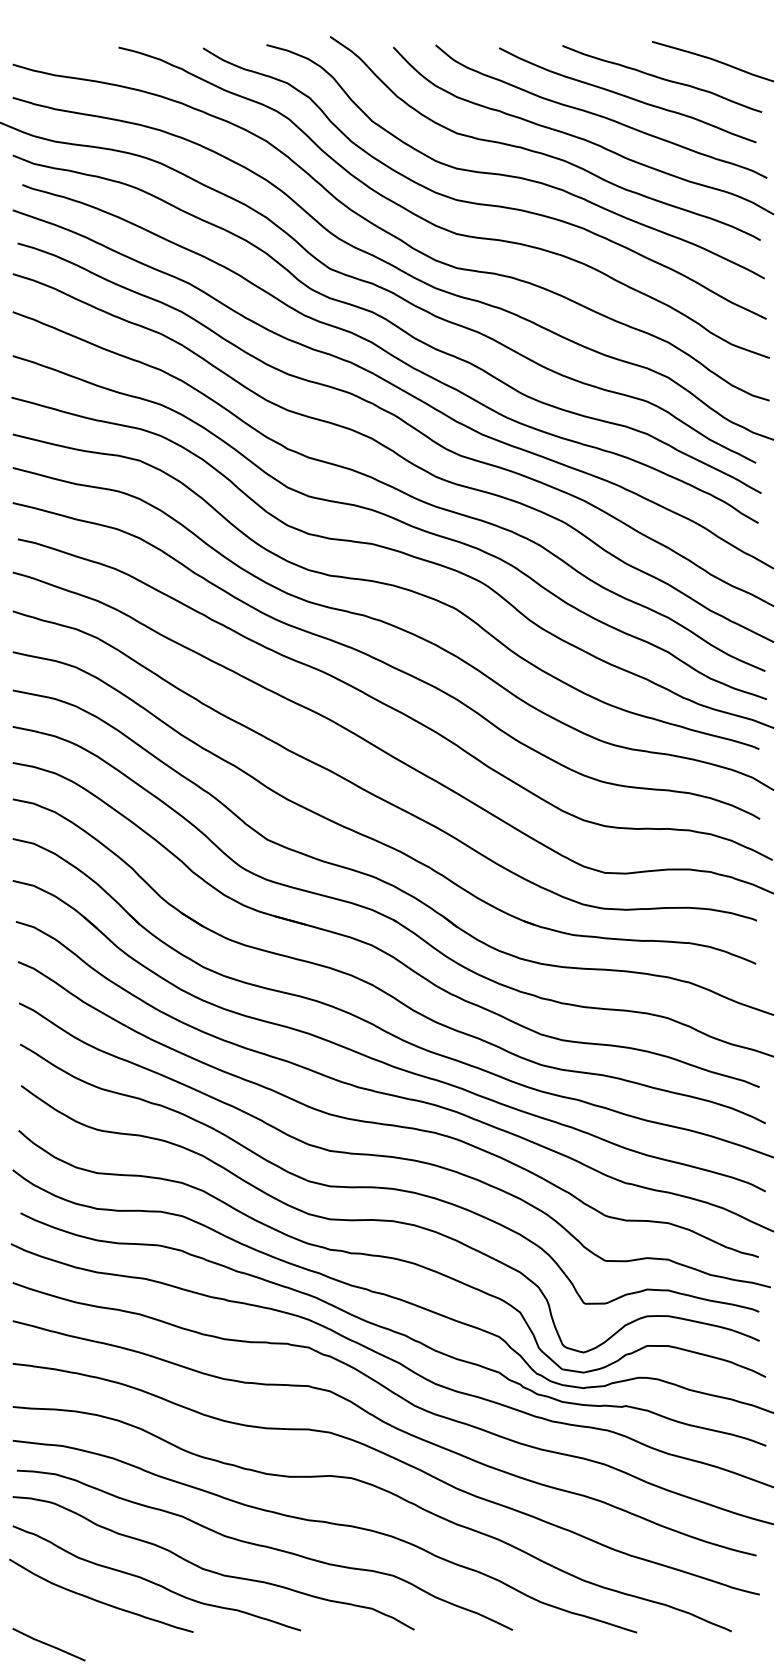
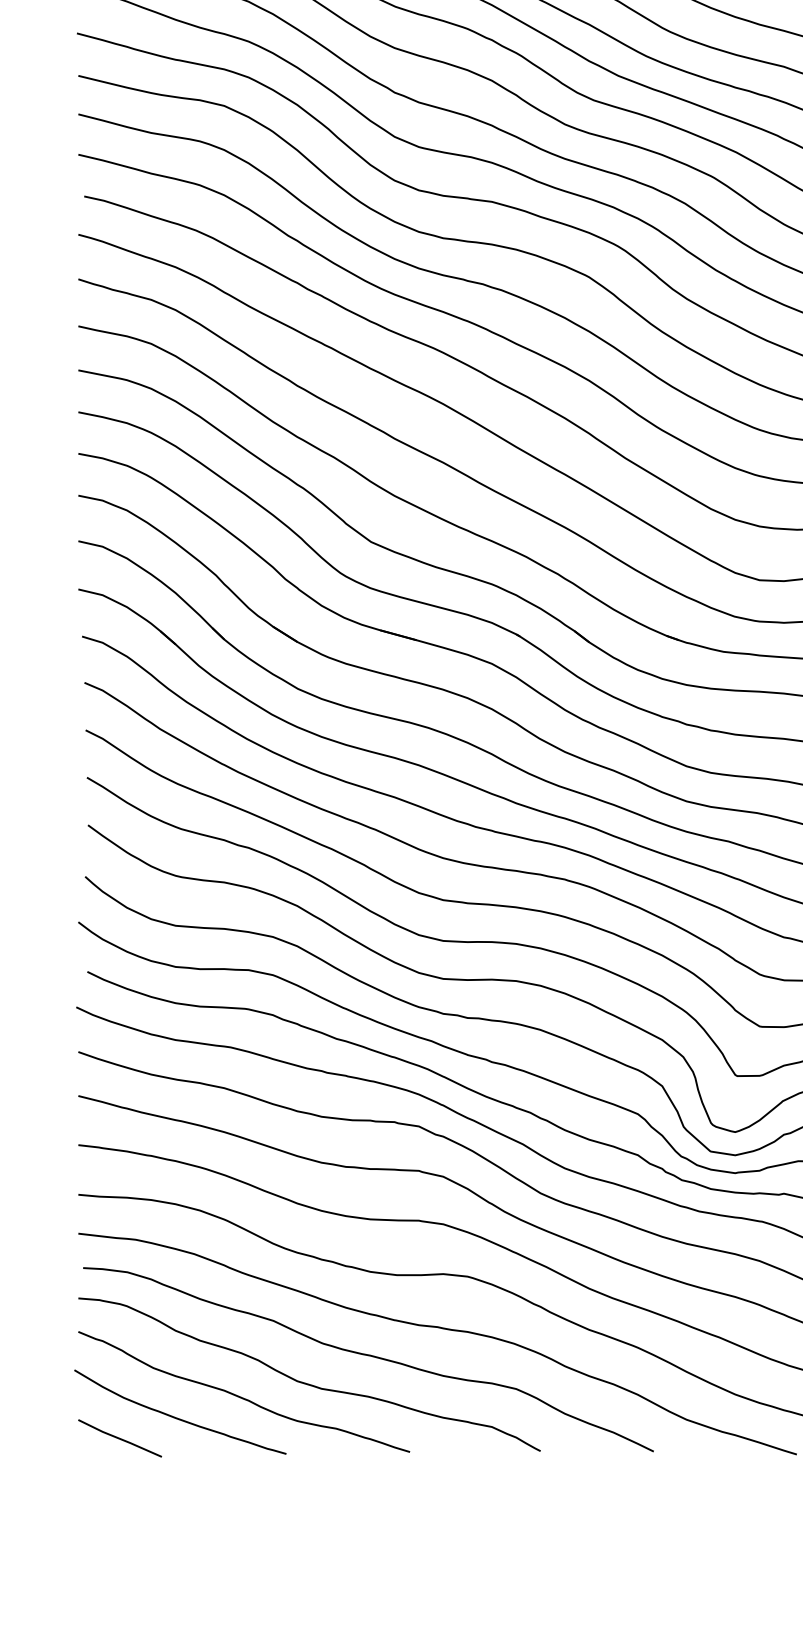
line: (48, 1644) -> (119, 1438), moved

